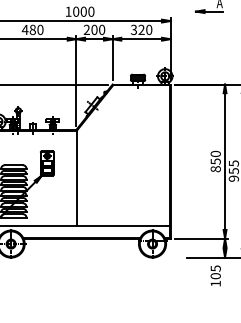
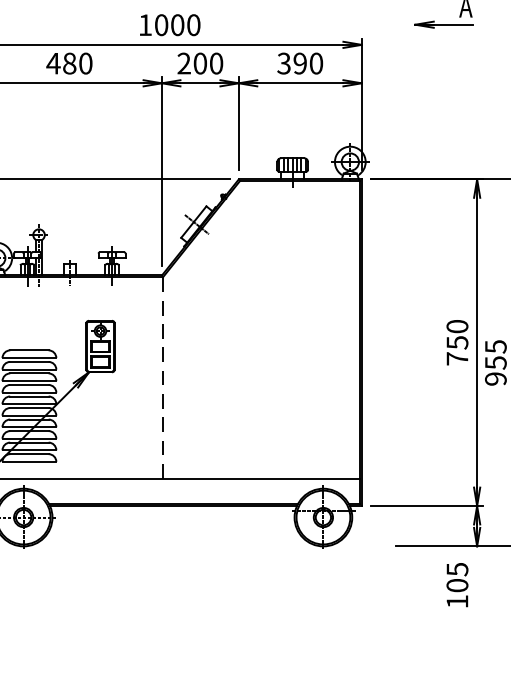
text: (141, 30) -> (300, 64), 320 -> 390
text: (215, 169) -> (456, 359), 850 -> 750
line: (76, 178) -> (162, 378), solid -> dashed

